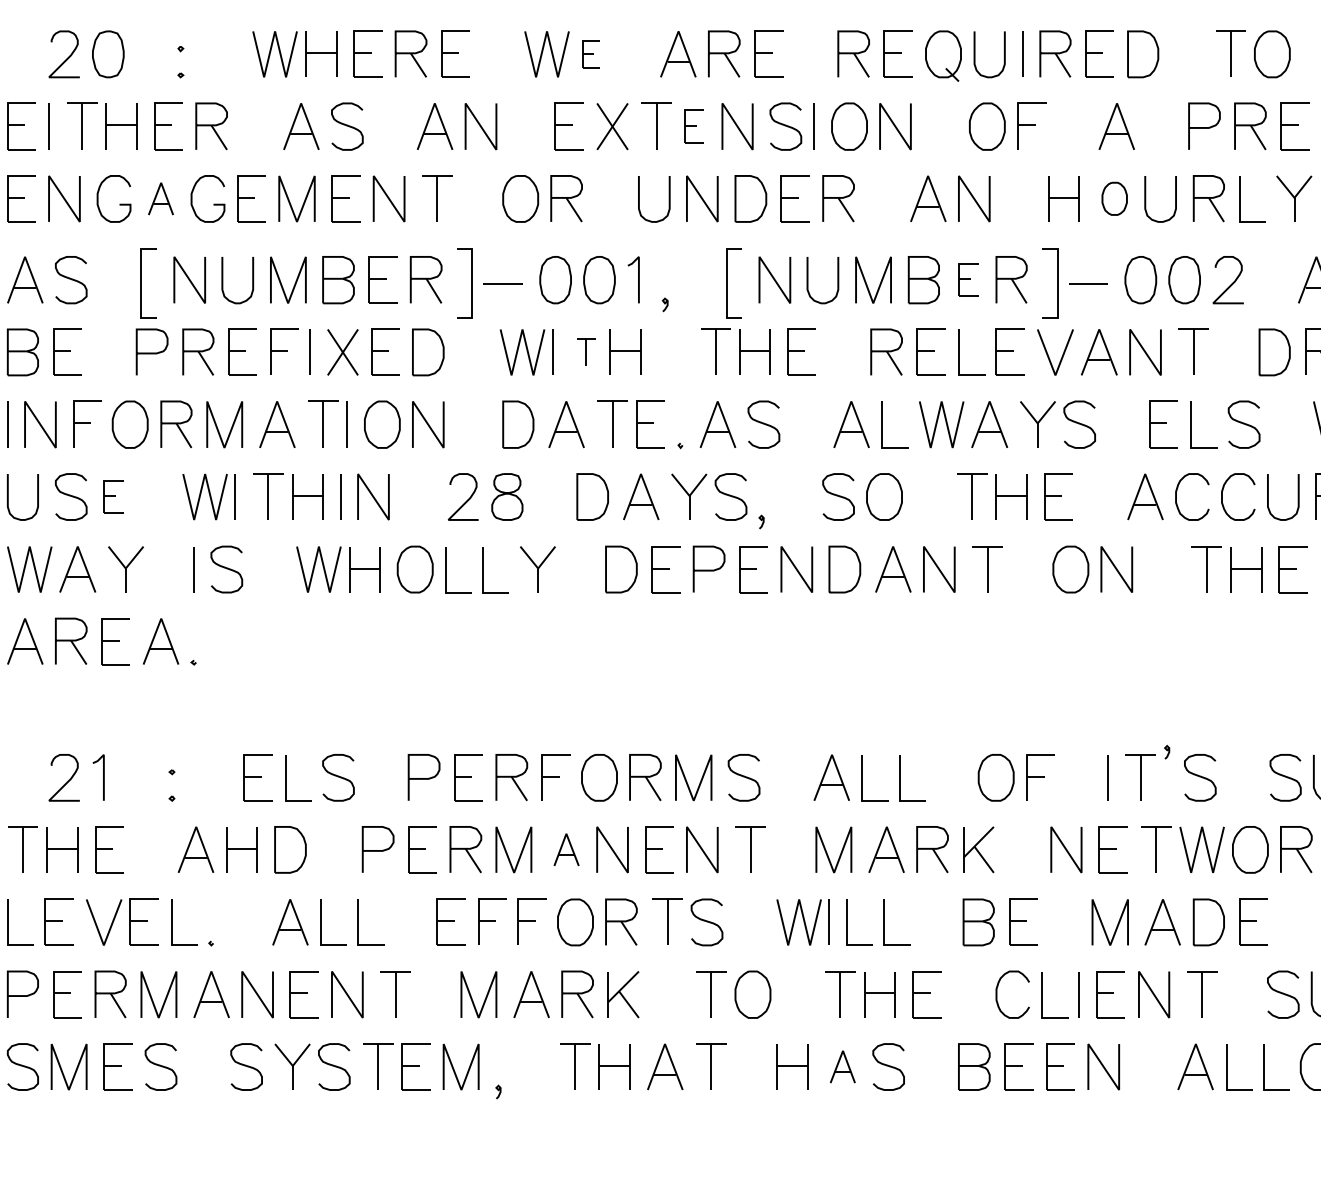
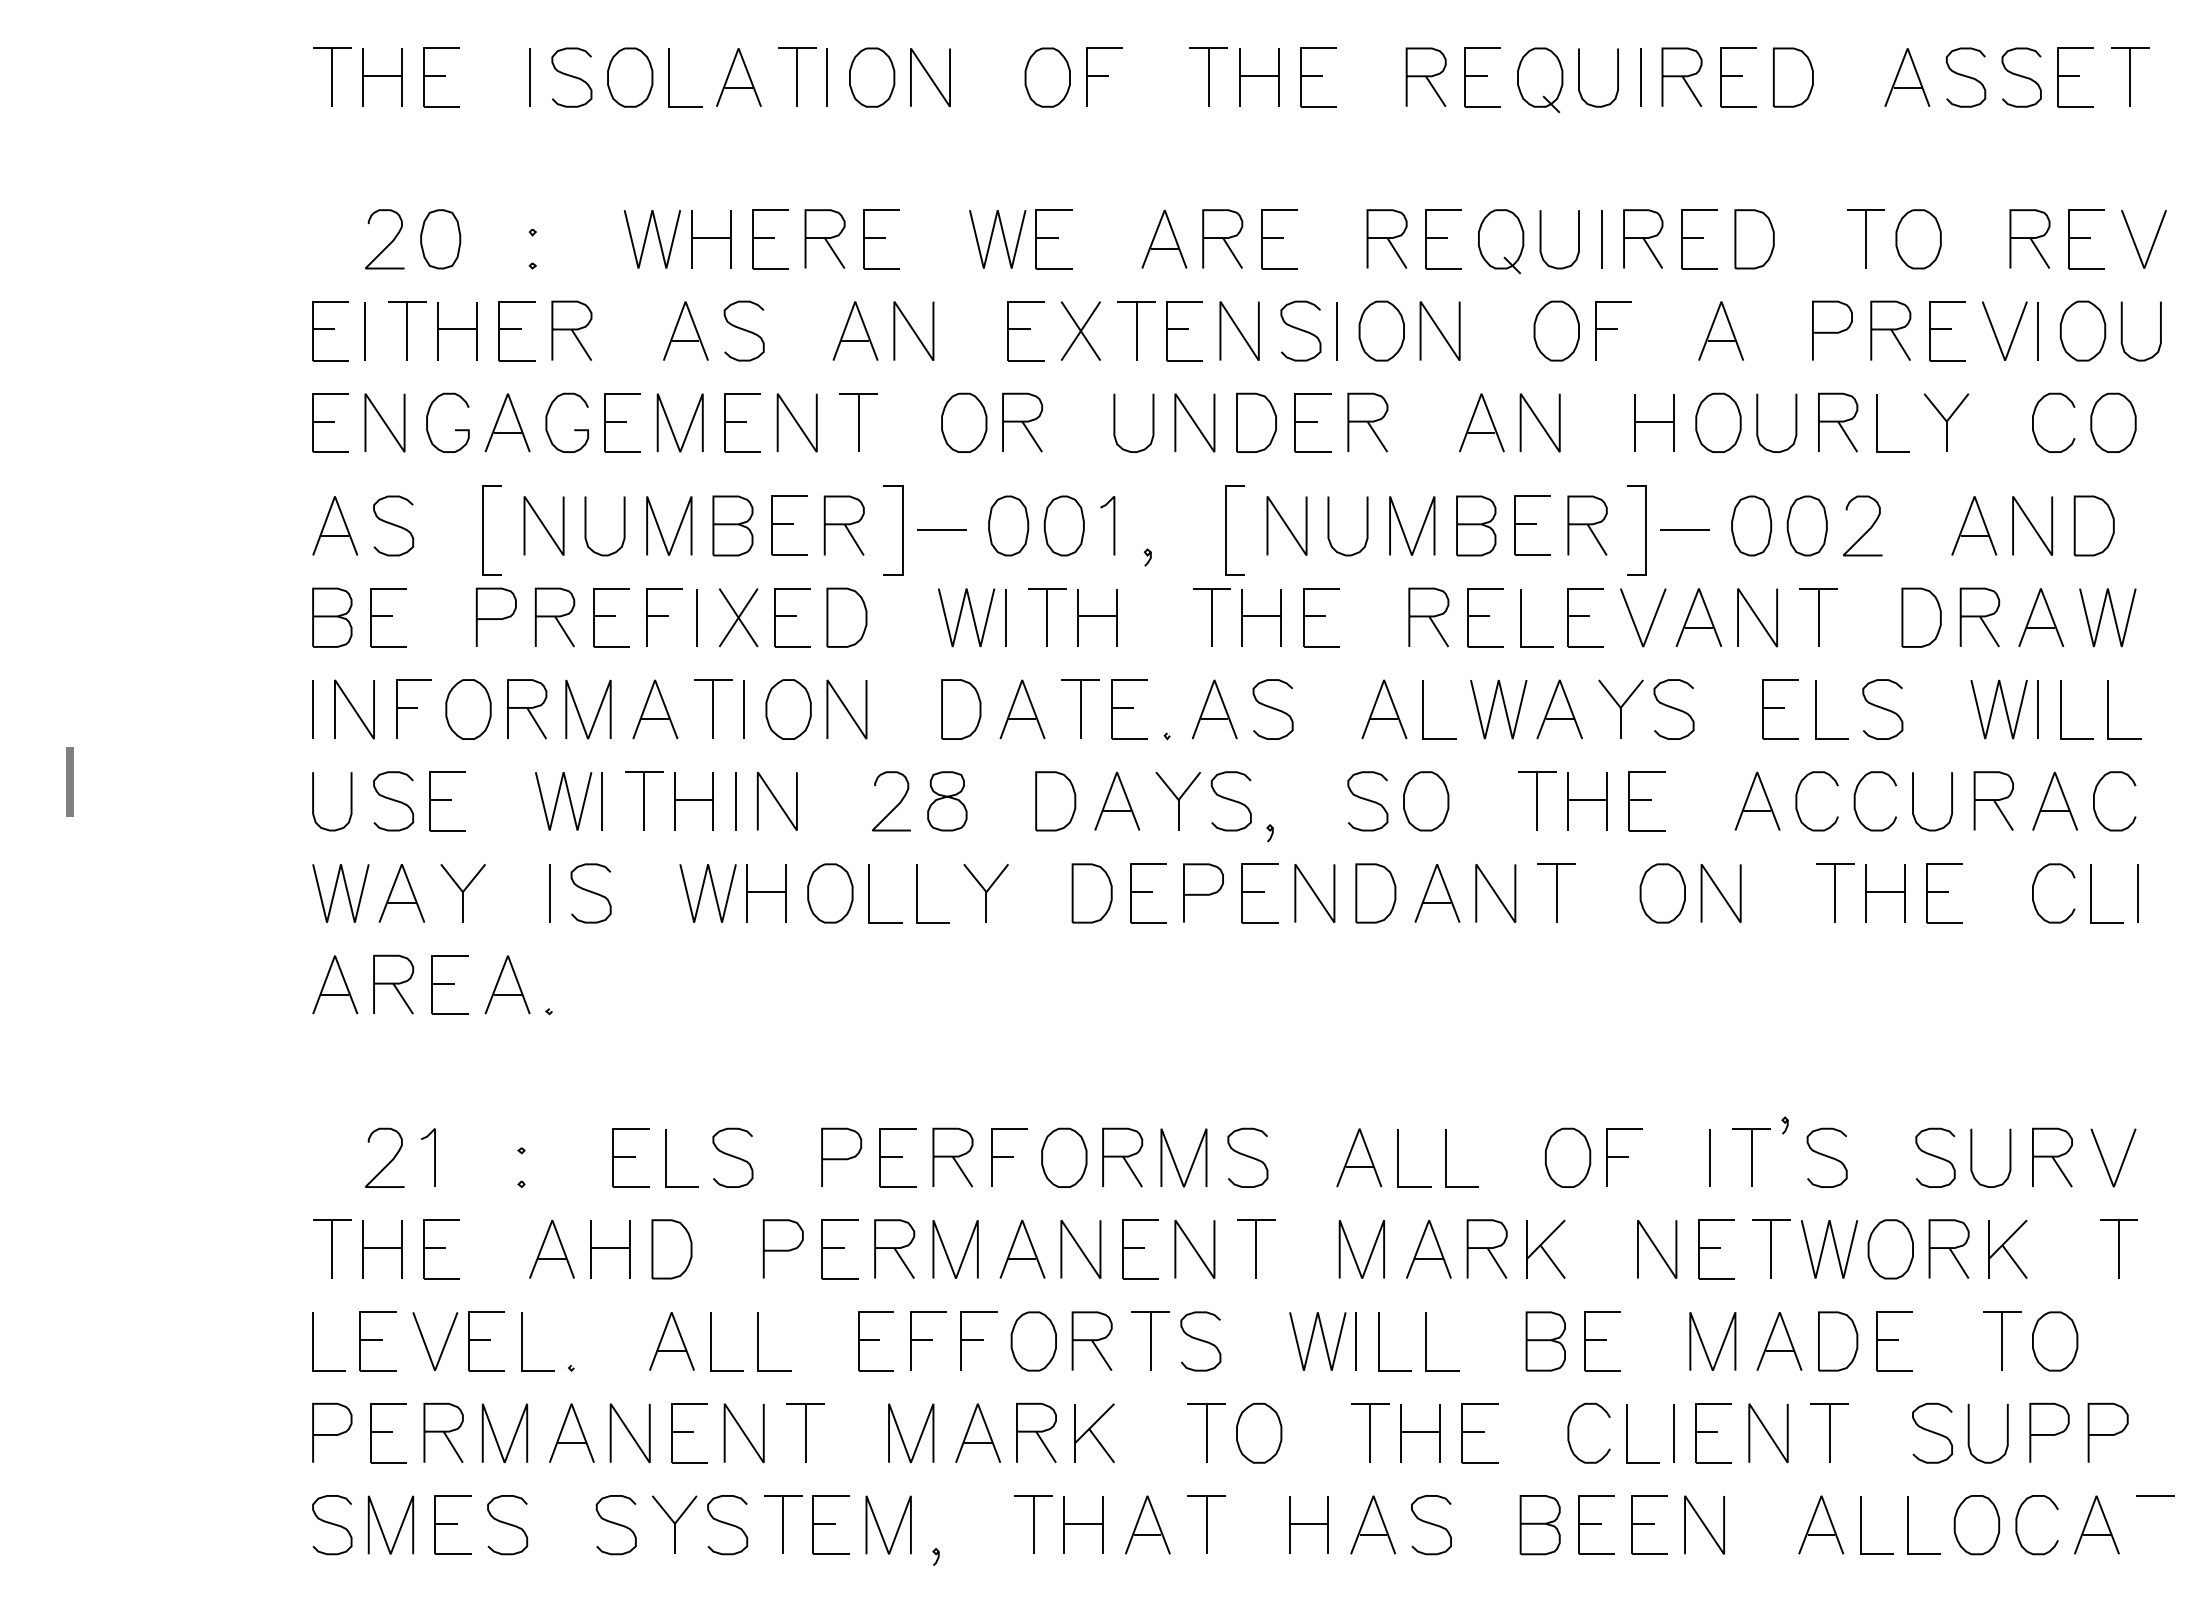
part: (590, 54) -> (1053, 239), size x1.67
part: (694, 126) -> (1184, 331), size x1.43
part: (160, 198) -> (507, 422), size x1.43
part: (1114, 198) -> (1718, 422), size x1.43
part: (968, 279) -> (1532, 525), size x1.43
part: (586, 352) -> (1047, 617), size x1.67
part: (113, 497) -> (447, 801), size x1.43
part: (566, 849) -> (1022, 1249), size x1.43
part: (842, 1066) -> (1373, 1524), size x1.43

